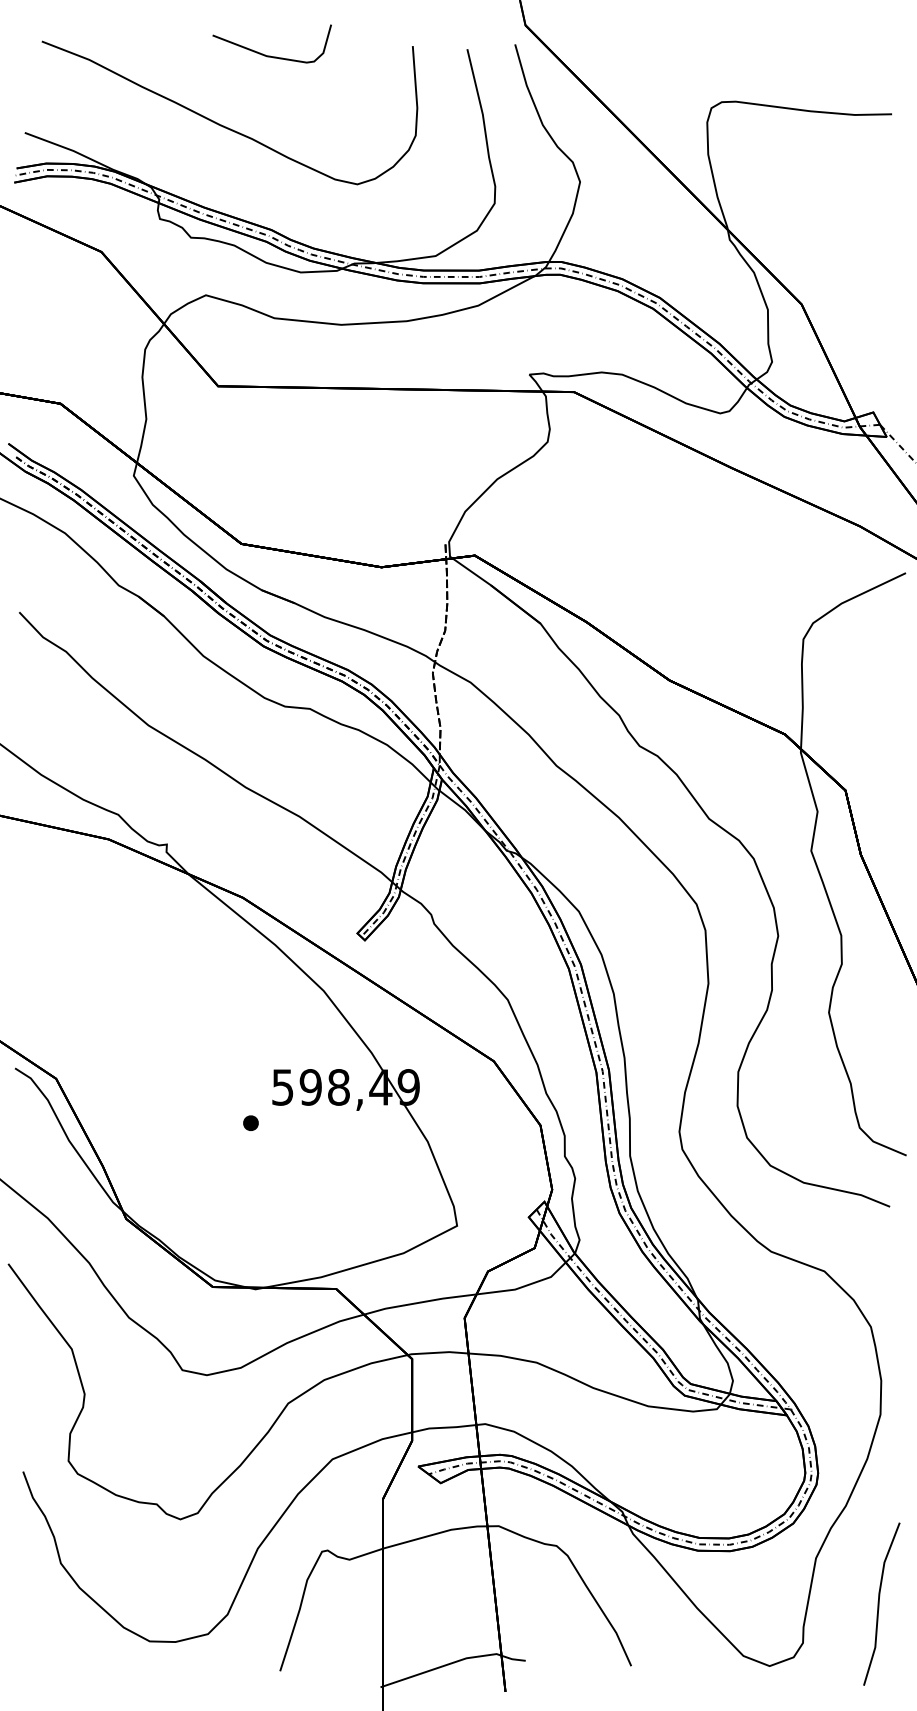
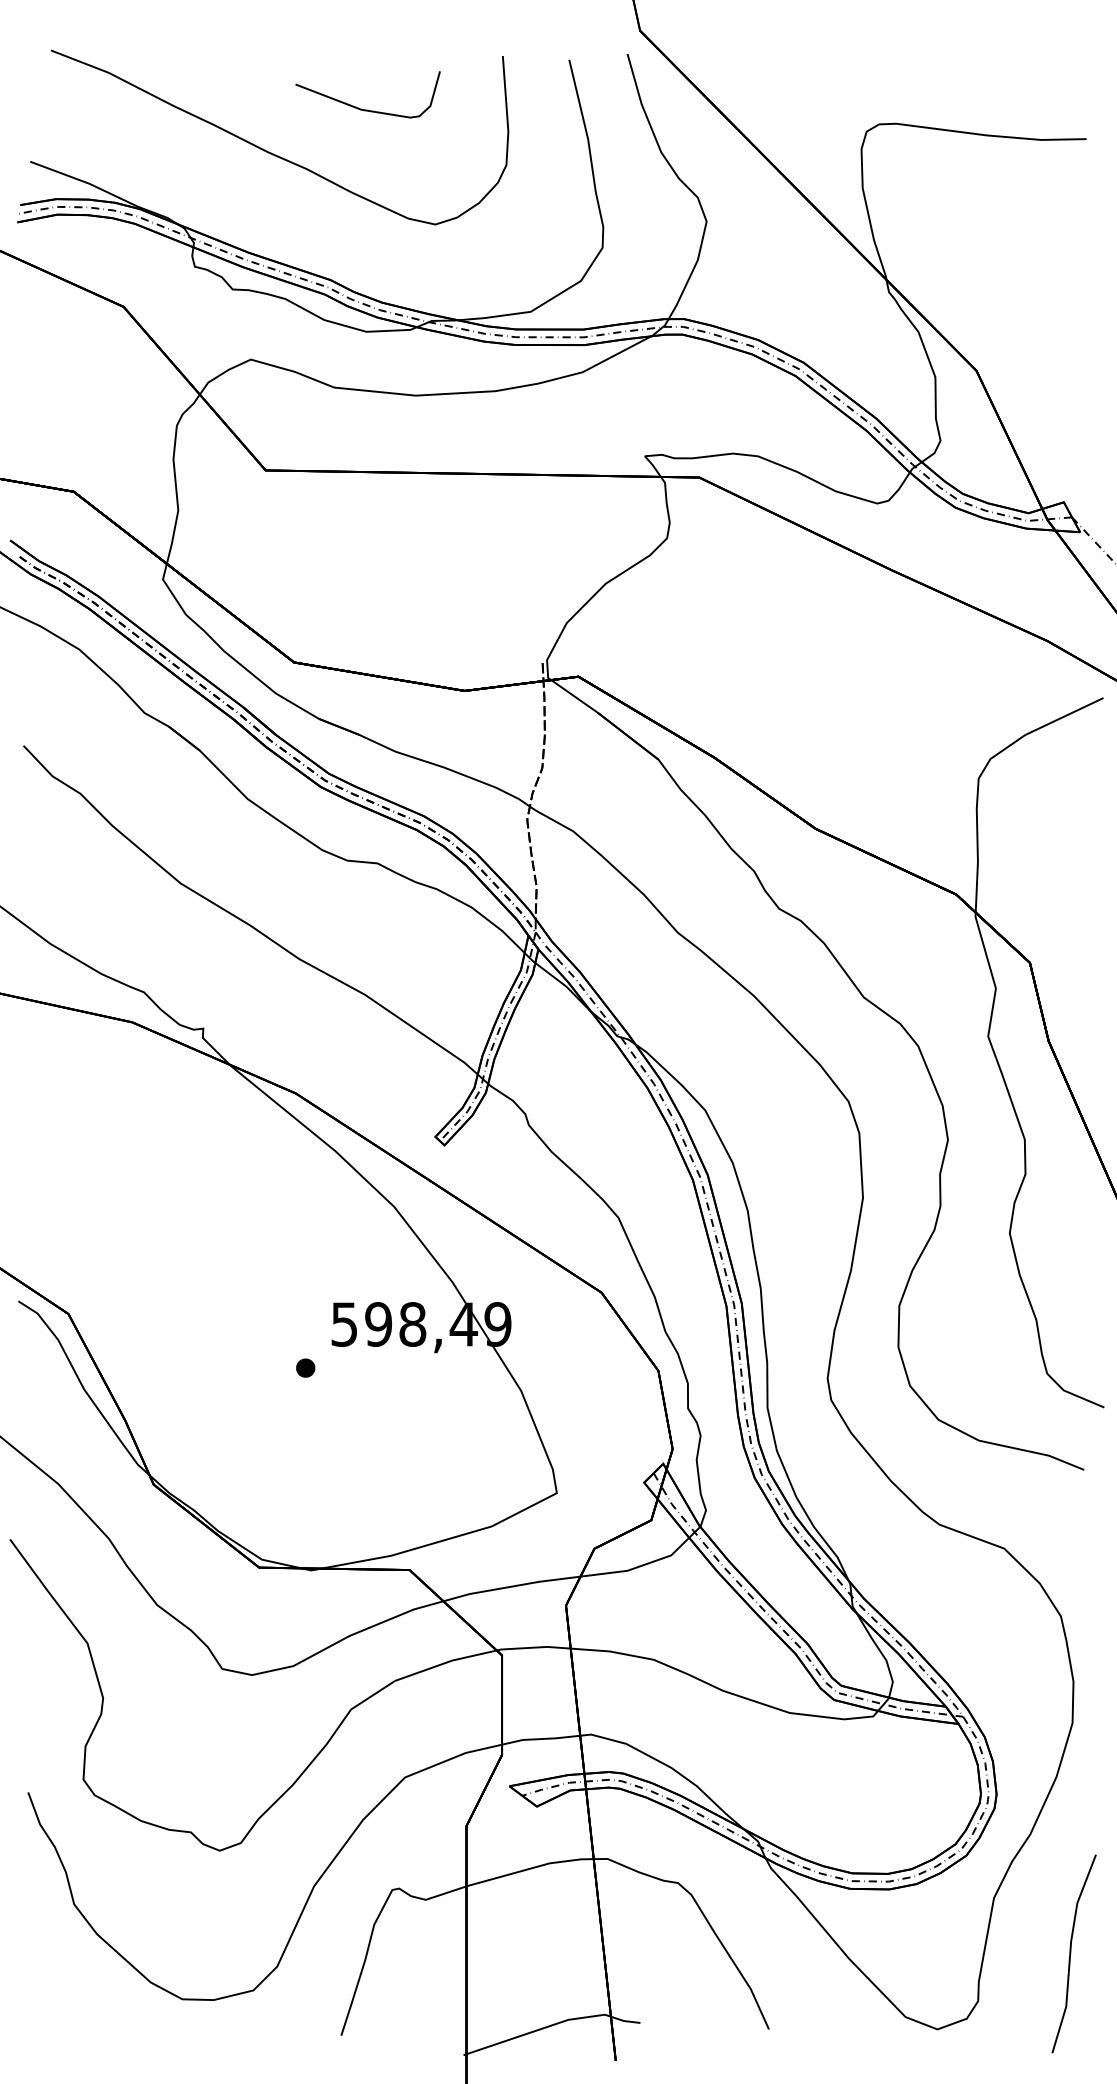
curve: (270, 55) -> (366, 108), moved

